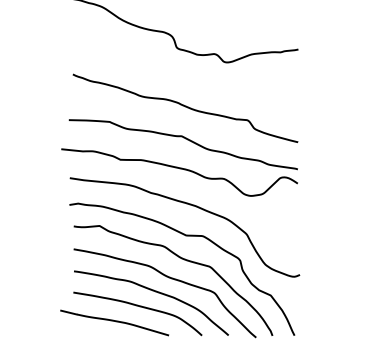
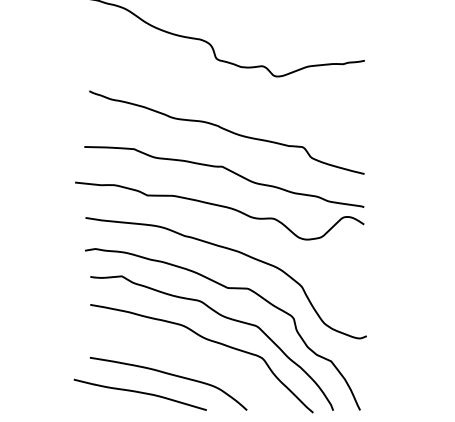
curve: (155, 292) -> (190, 357), removed

